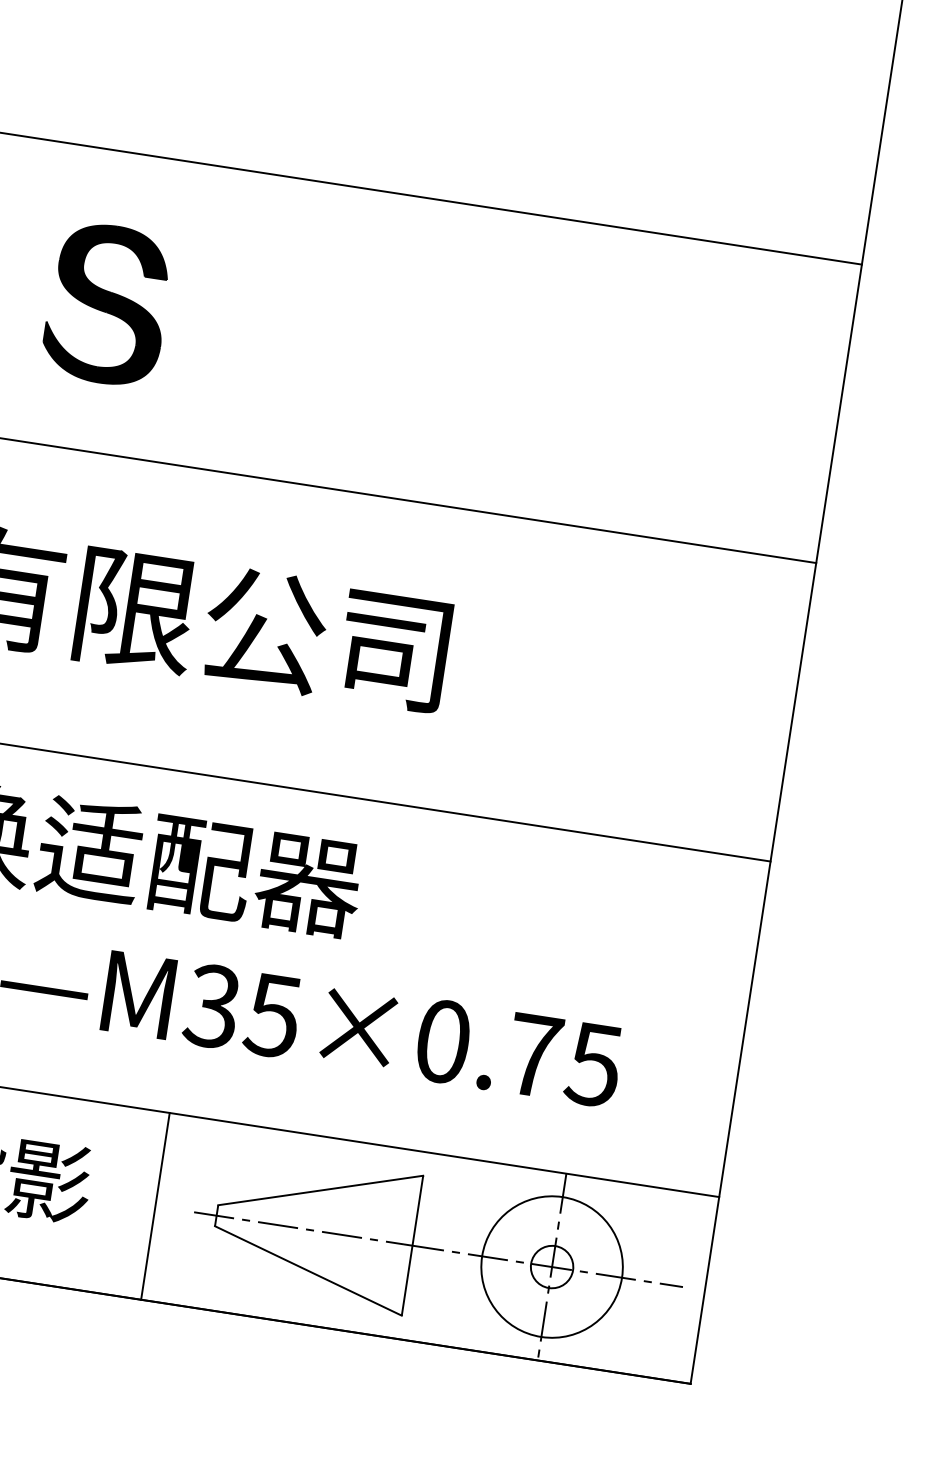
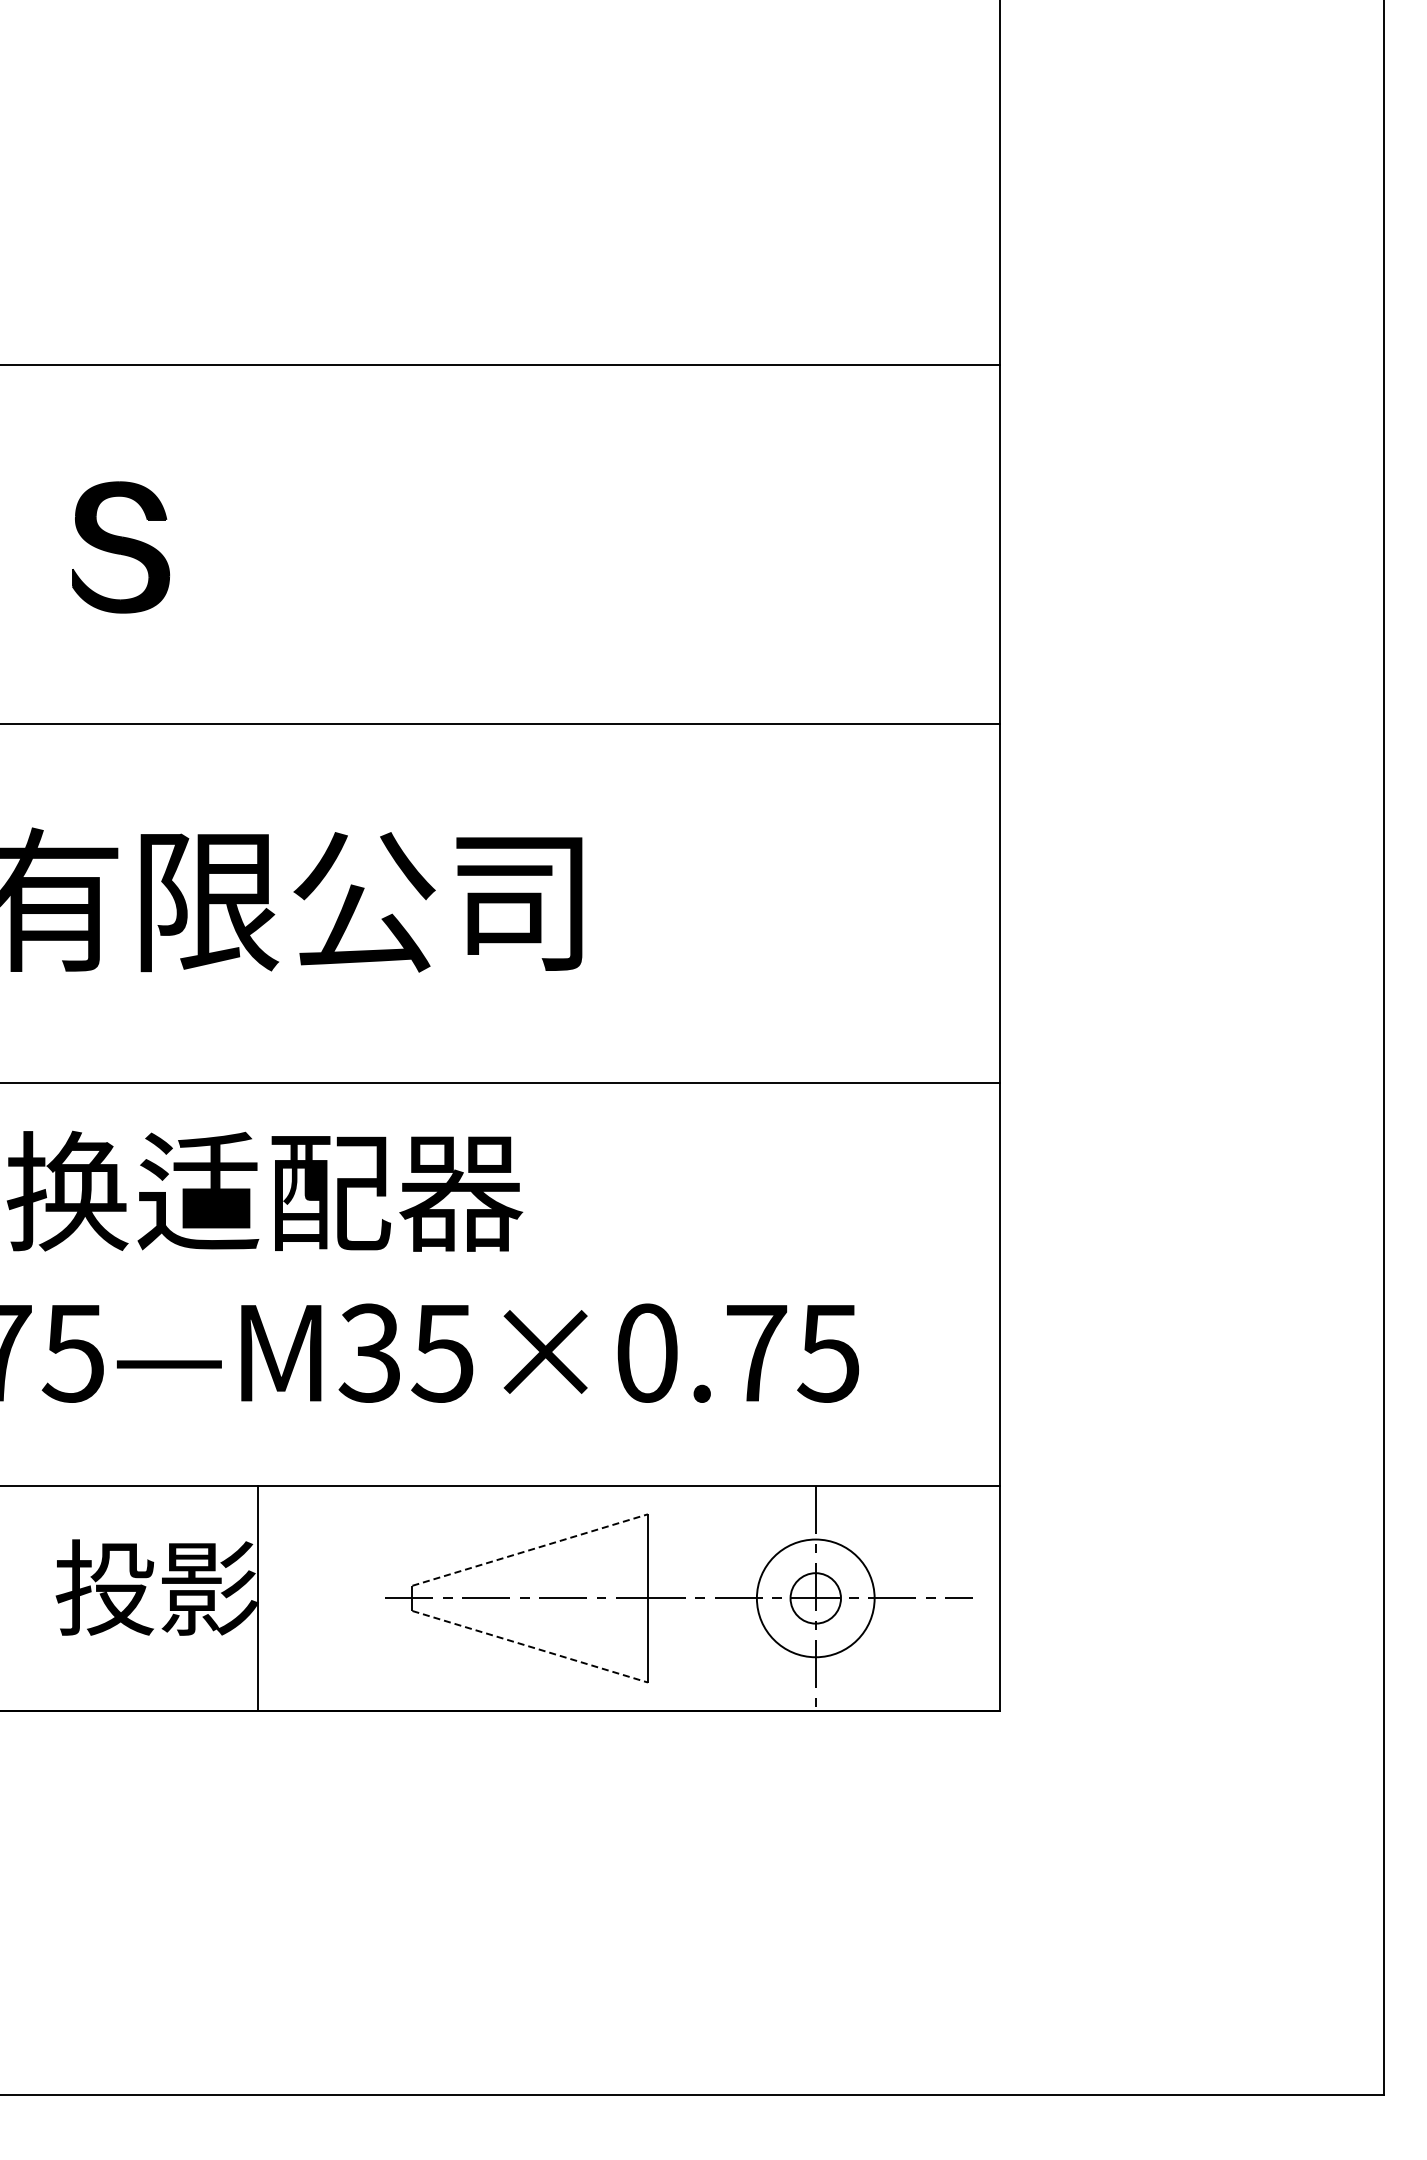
part: (107, 304) -> (120, 547), size x0.7
line: (321, 1190) -> (530, 1549), solid -> dashed
line: (155, 1206) -> (257, 1598), moved
circle: (551, 1267) -> (815, 1598), size x0.7
line: (308, 1270) -> (530, 1646), solid -> dashed

